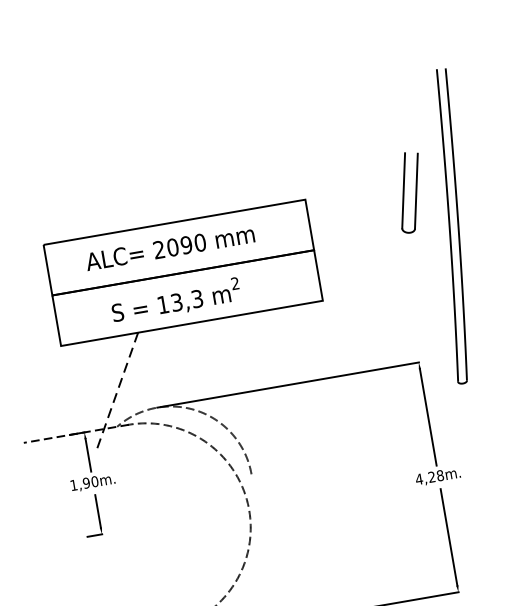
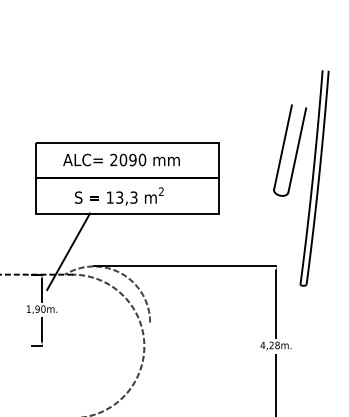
part: (410, 192) -> (290, 150), size x1.67
line: (116, 392) -> (68, 251), dashed -> solid

